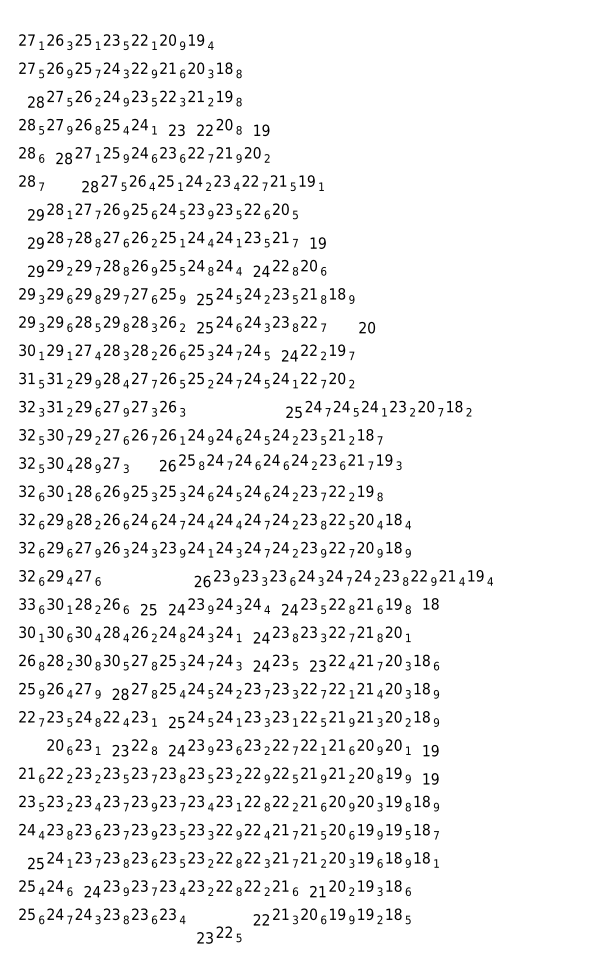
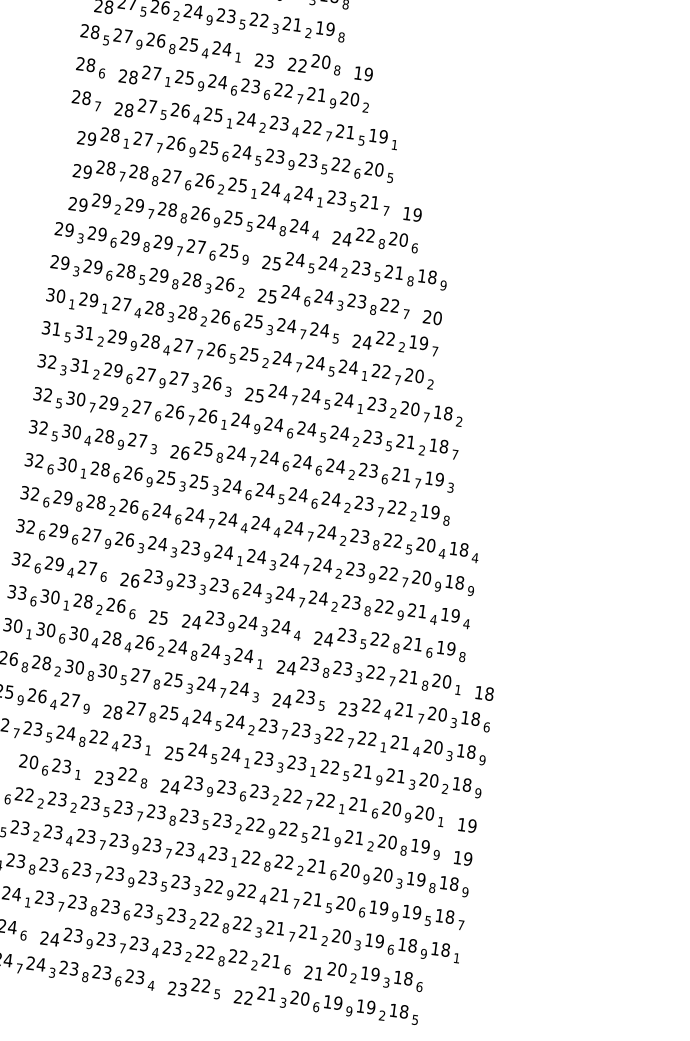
text: (202, 183) -> (255, 123), moved
text: (366, 327) -> (431, 317), moved
text: (378, 409) -> (353, 404), moved
text: (280, 462) -> (312, 466), moved
text: (343, 578) -> (295, 598), moved
text: (430, 603) -> (484, 692), moved
text: (219, 934) -> (194, 987), moved

